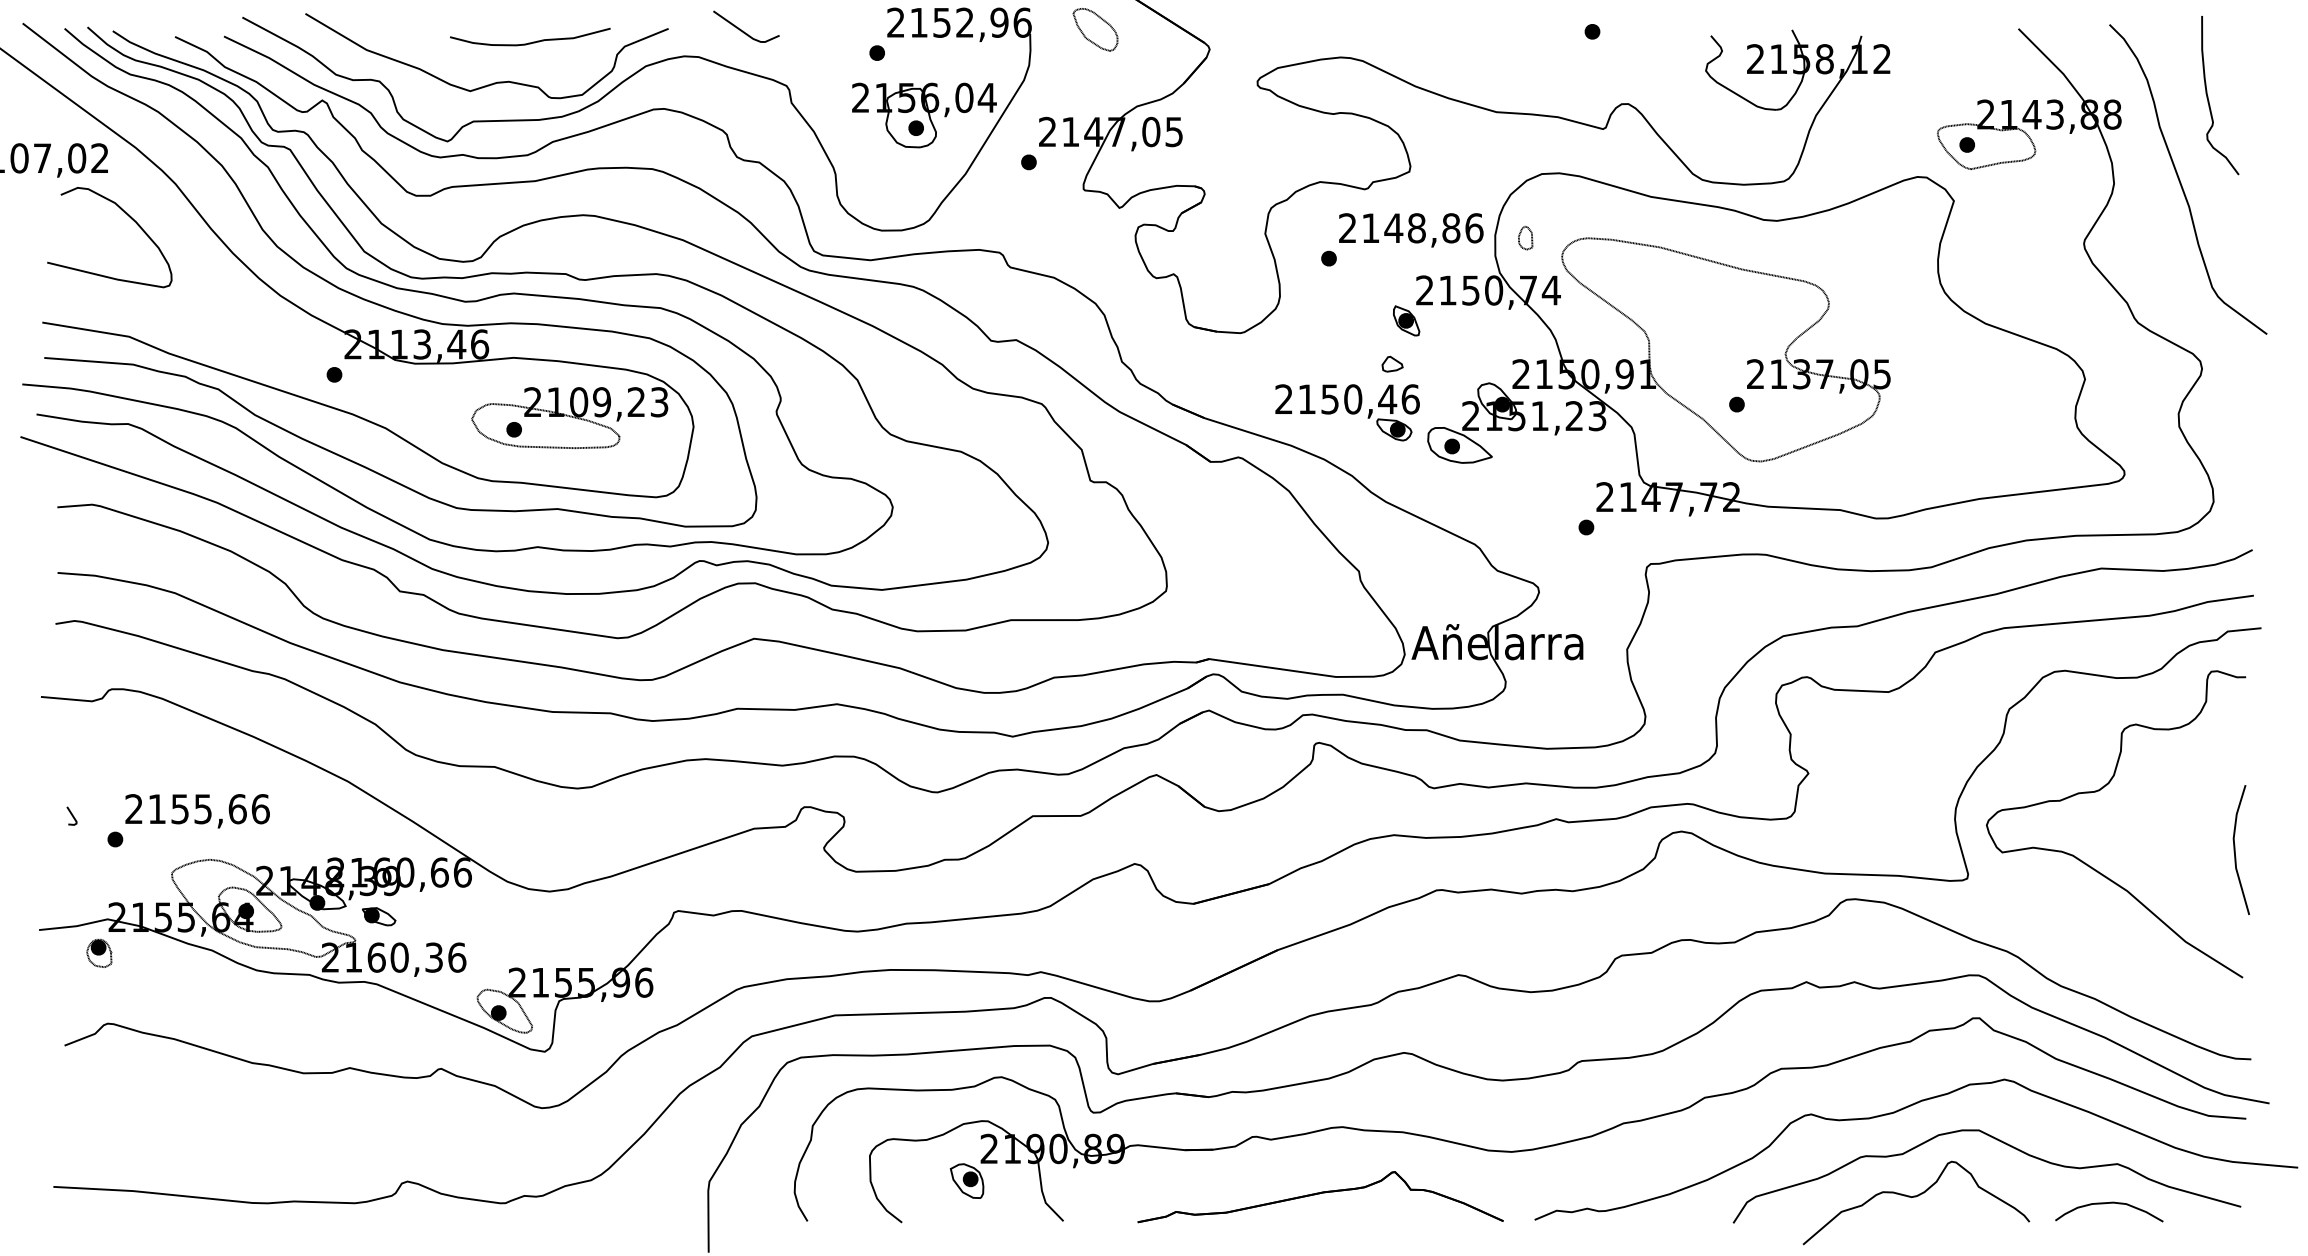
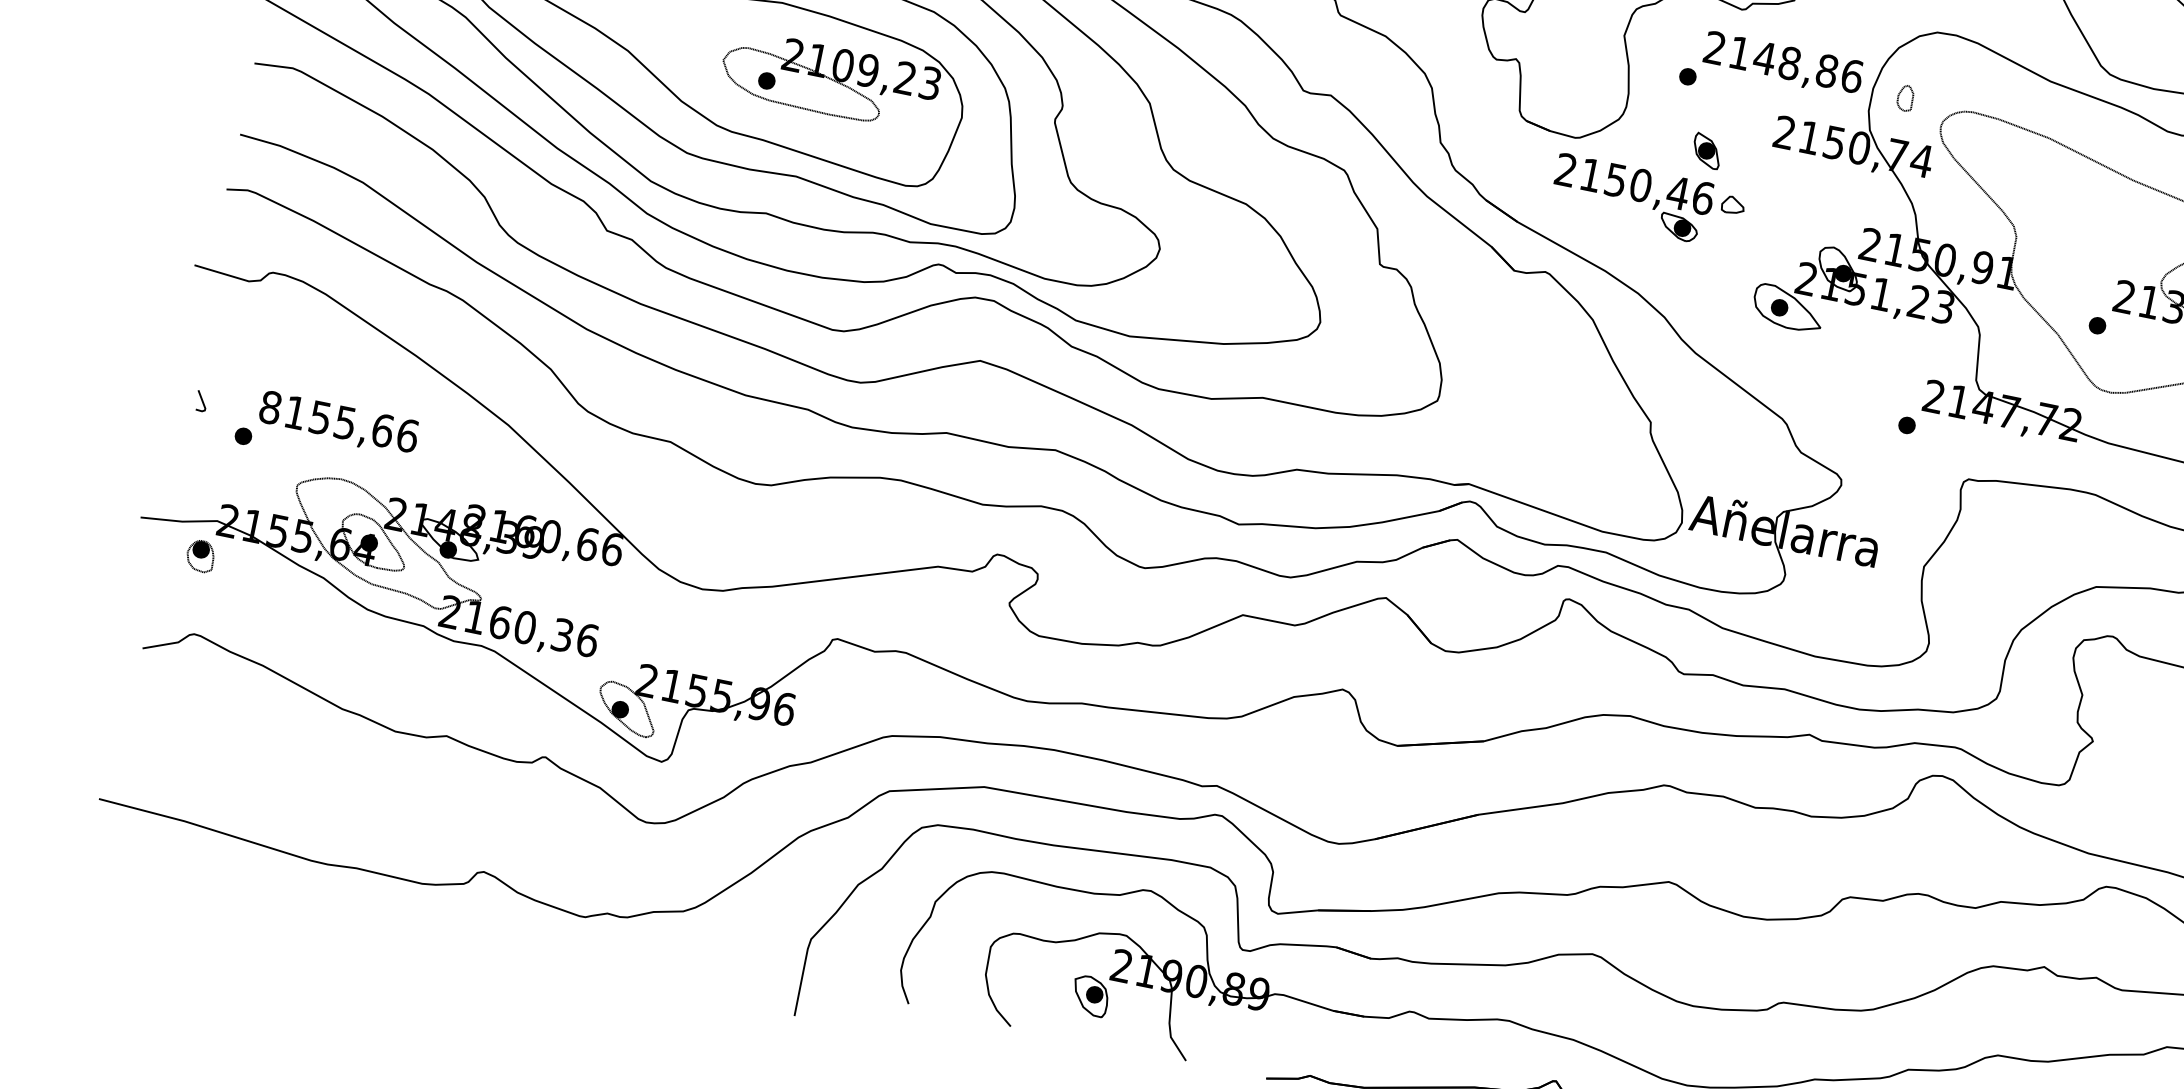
part: (1406, 320) -> (1707, 150), moved
part: (1347, 412) -> (1631, 198), moved
text: (134, 809) -> (270, 408), 2155,66 -> 8155,66
part: (378, 916) -> (511, 578), removed

